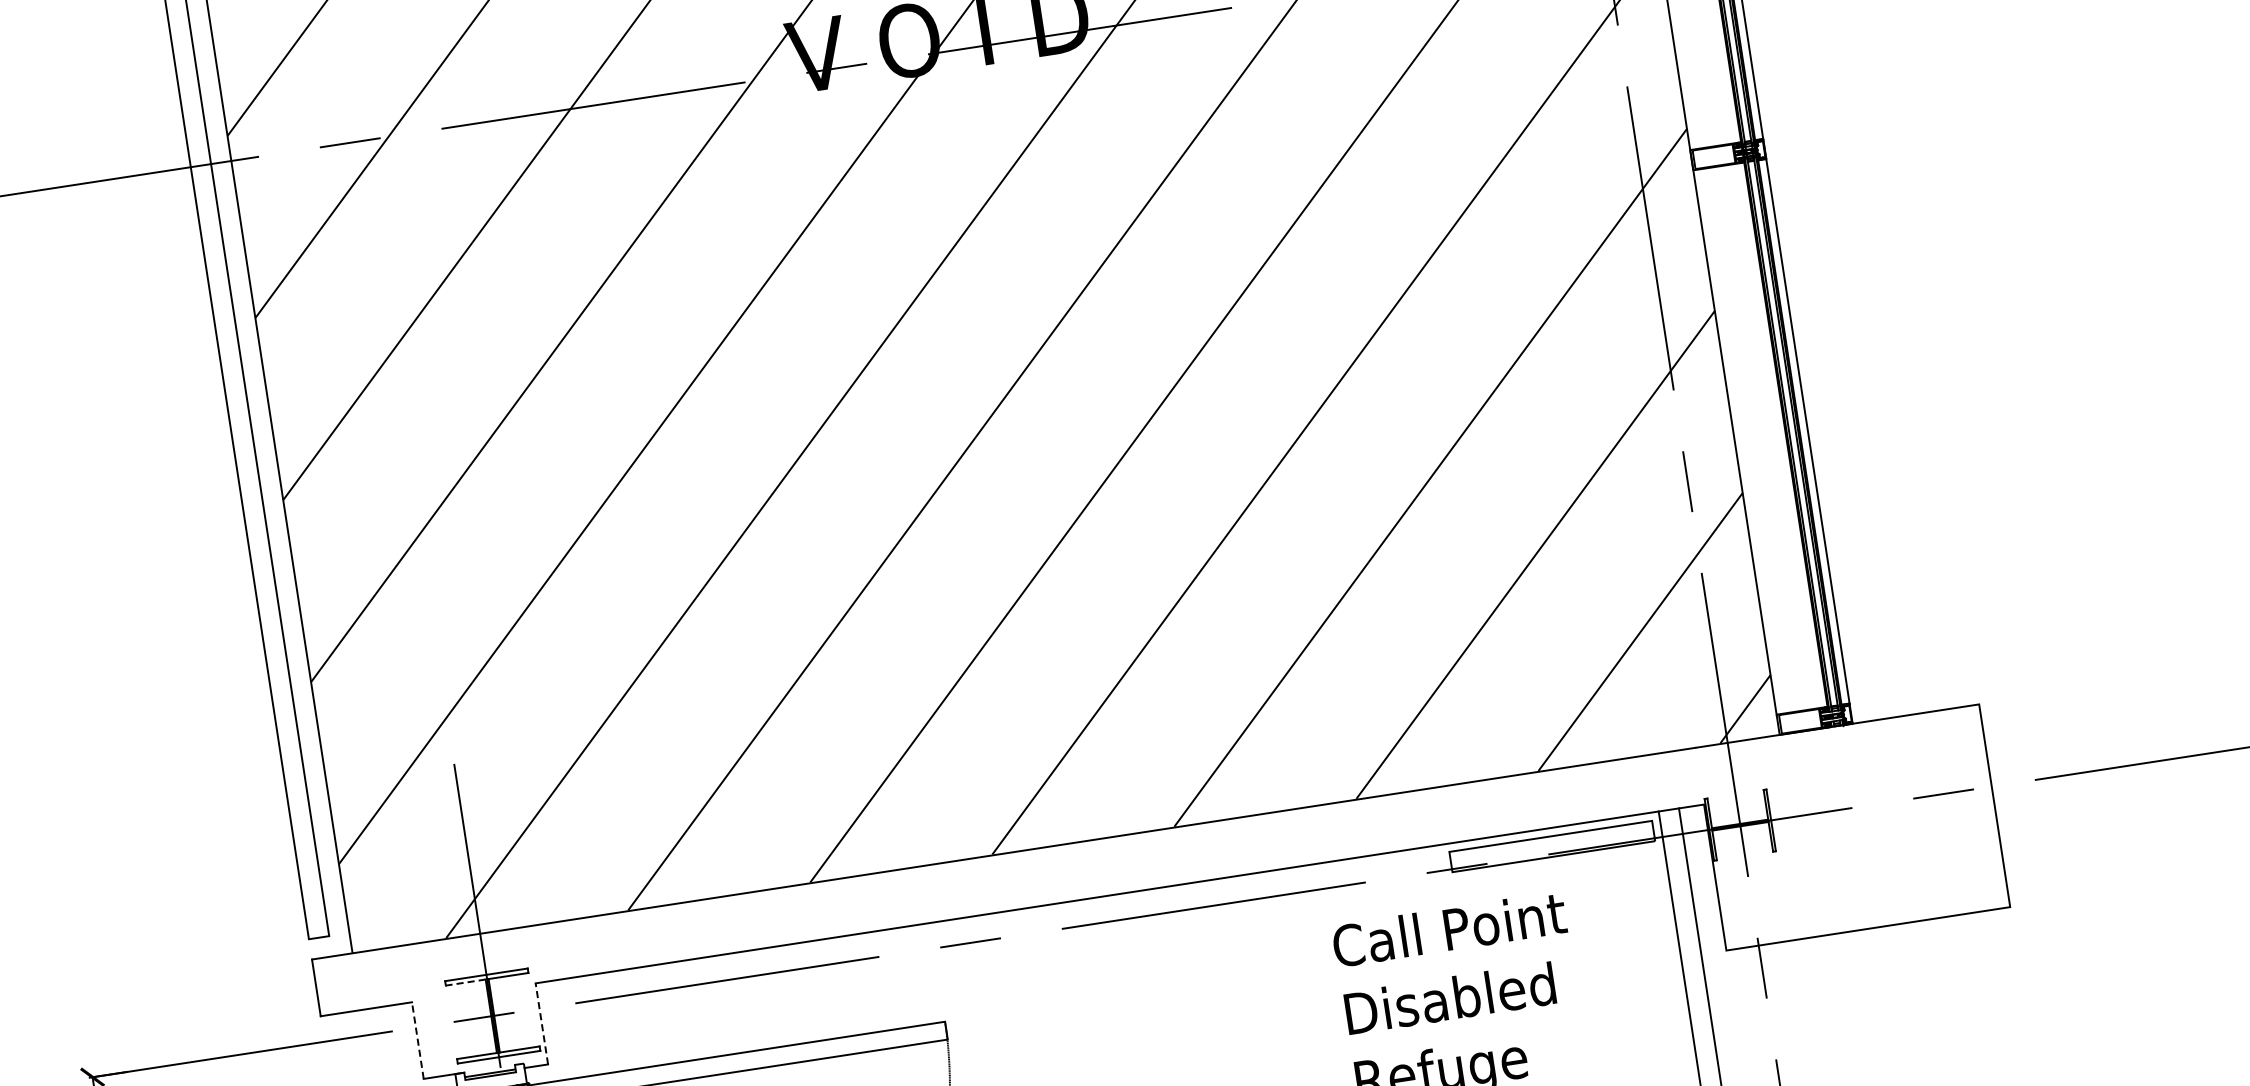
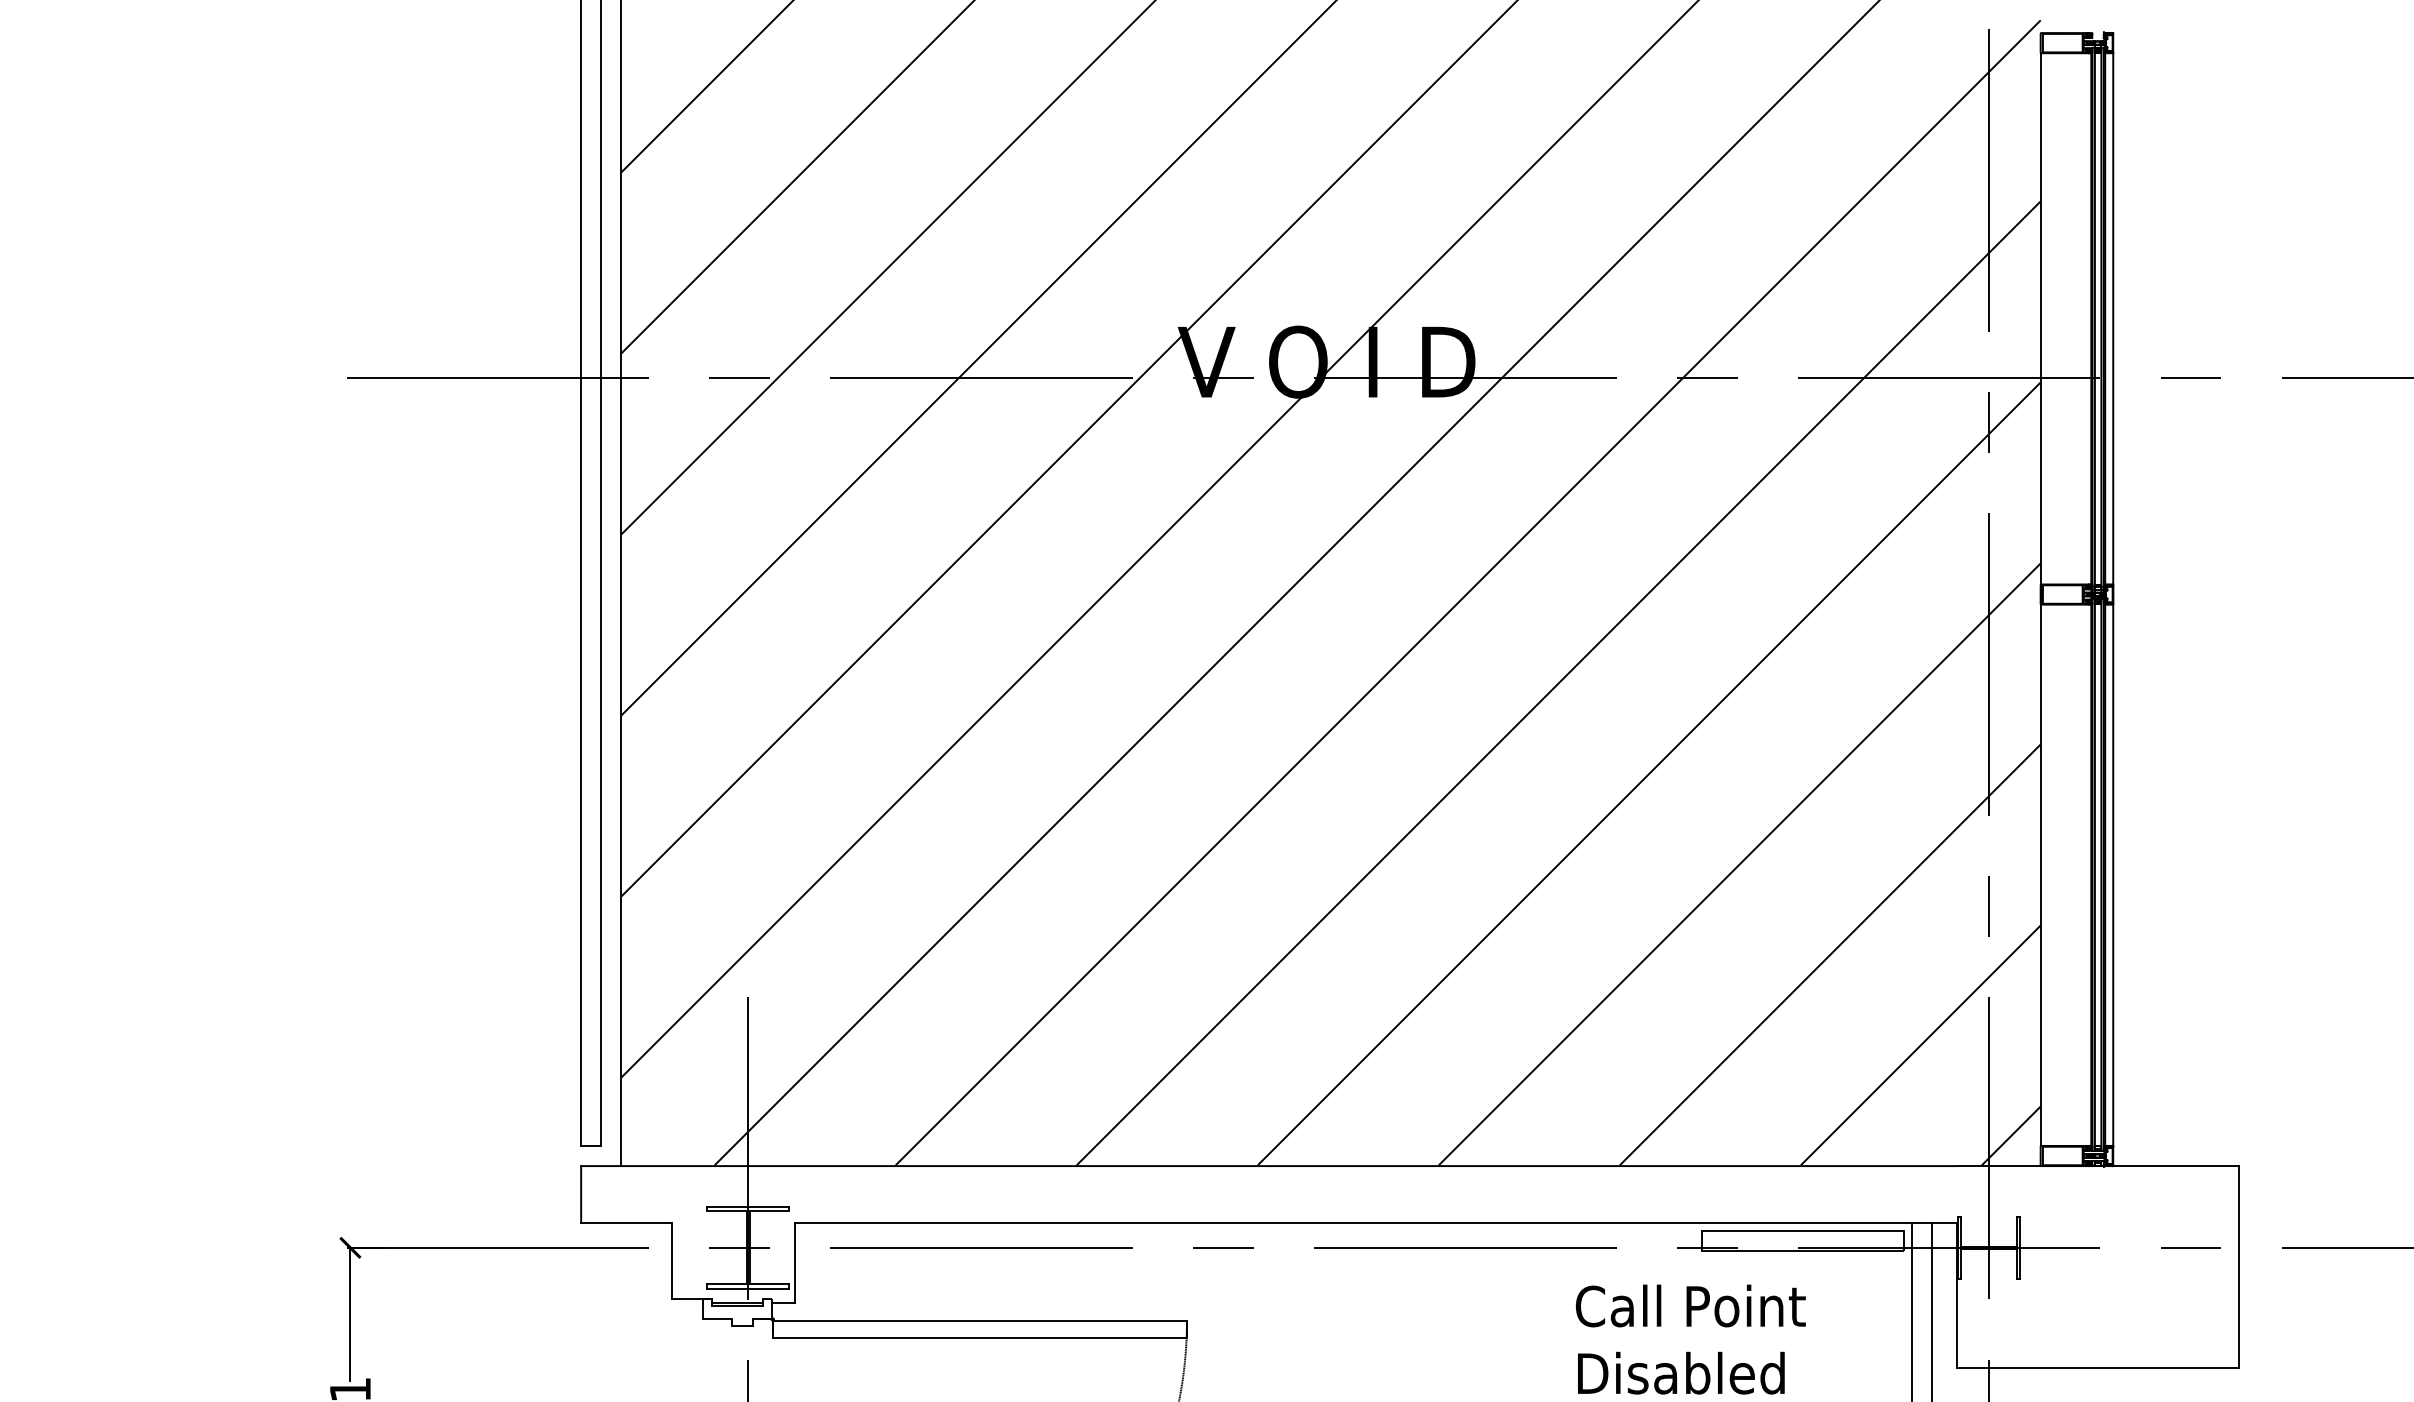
line: (466, 982) -> (727, 1211), dashed -> solid
line: (541, 1023) -> (794, 1262), dashed -> solid
line: (417, 1040) -> (671, 1260), dashed -> solid

